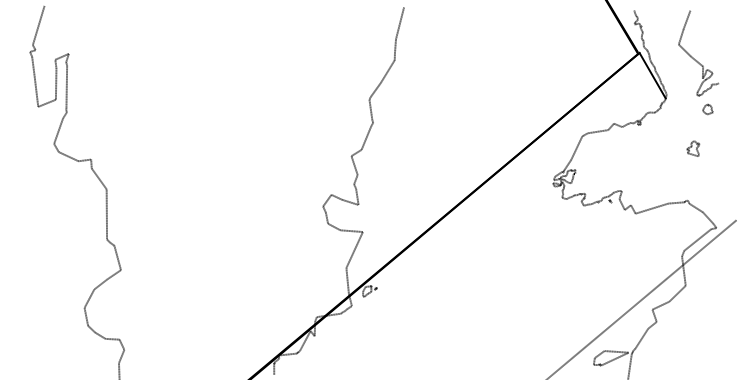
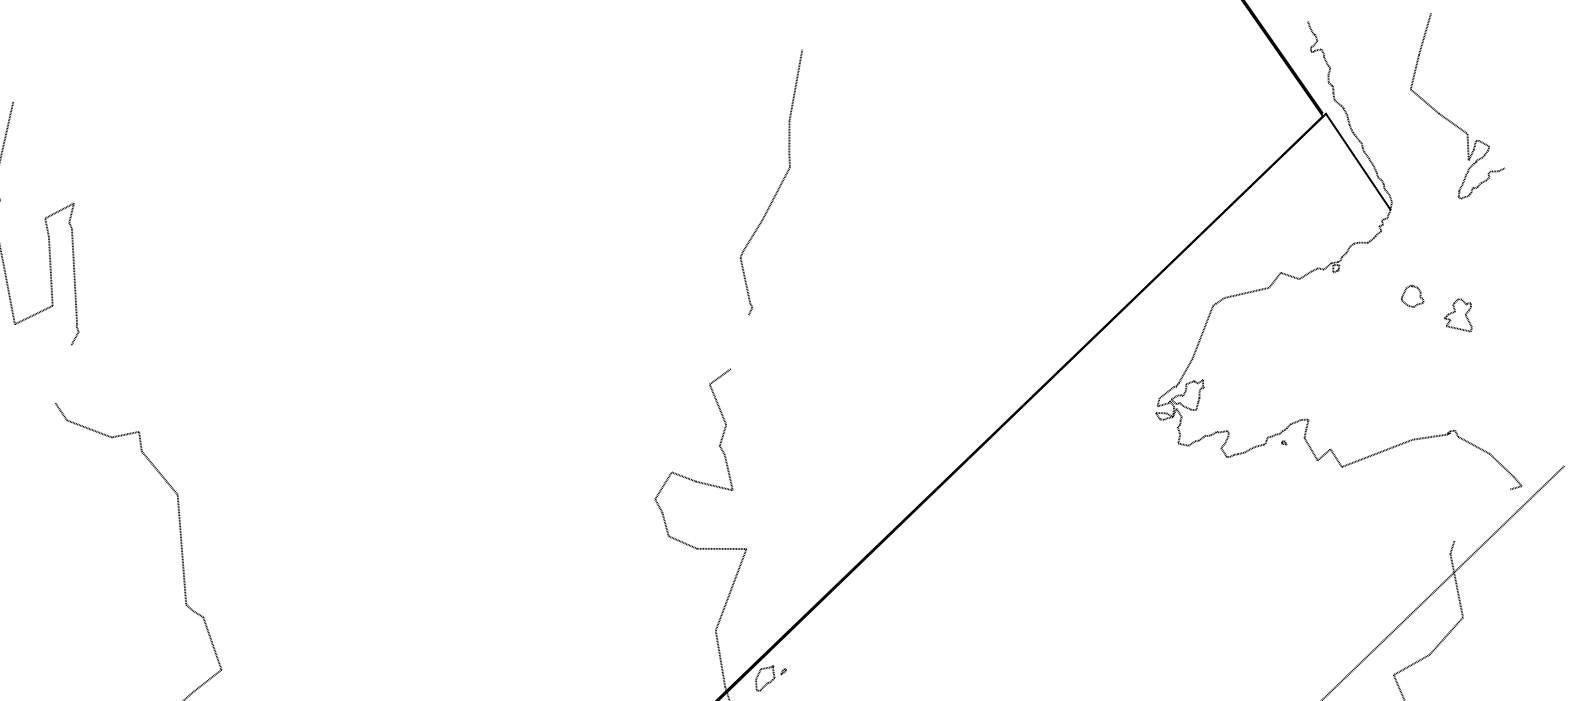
part: (707, 109) -> (1411, 296), moved
line: (58, 130) -> (62, 373), removed
line: (366, 137) -> (739, 341), removed
line: (697, 239) -> (1481, 514), removed

